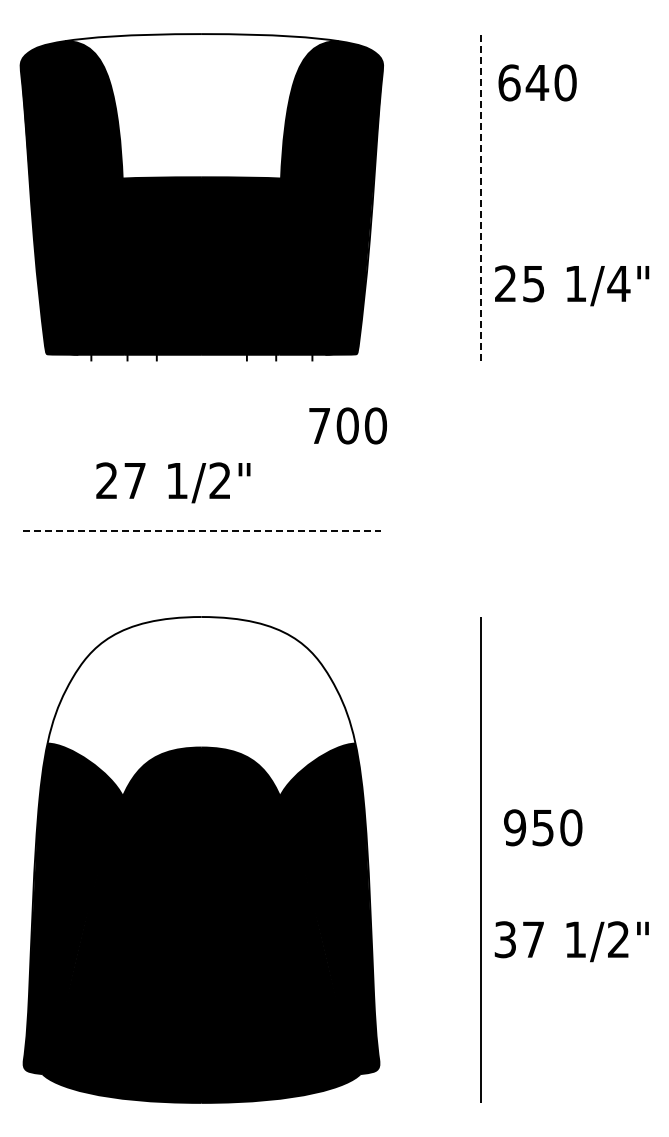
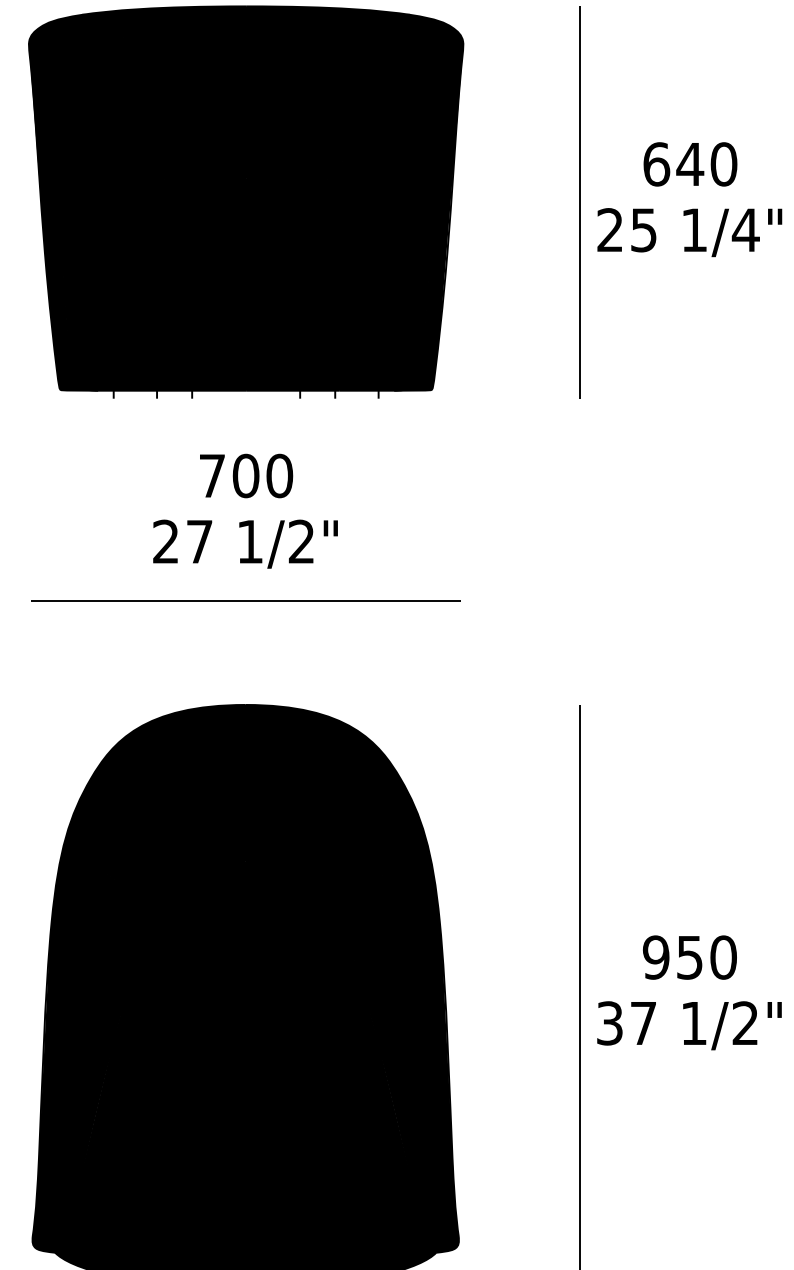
text: (537, 82) -> (690, 163), moved
fill: (201, 106) -> (245, 93), added
line: (480, 197) -> (580, 202), dashed -> solid
text: (572, 285) -> (690, 232), moved
text: (347, 425) -> (245, 475), moved
text: (173, 482) -> (245, 543), moved
line: (202, 530) -> (246, 601), dashed -> solid
fill: (201, 706) -> (245, 812), added
text: (543, 827) -> (690, 957), moved
text: (571, 941) -> (689, 1025), moved

